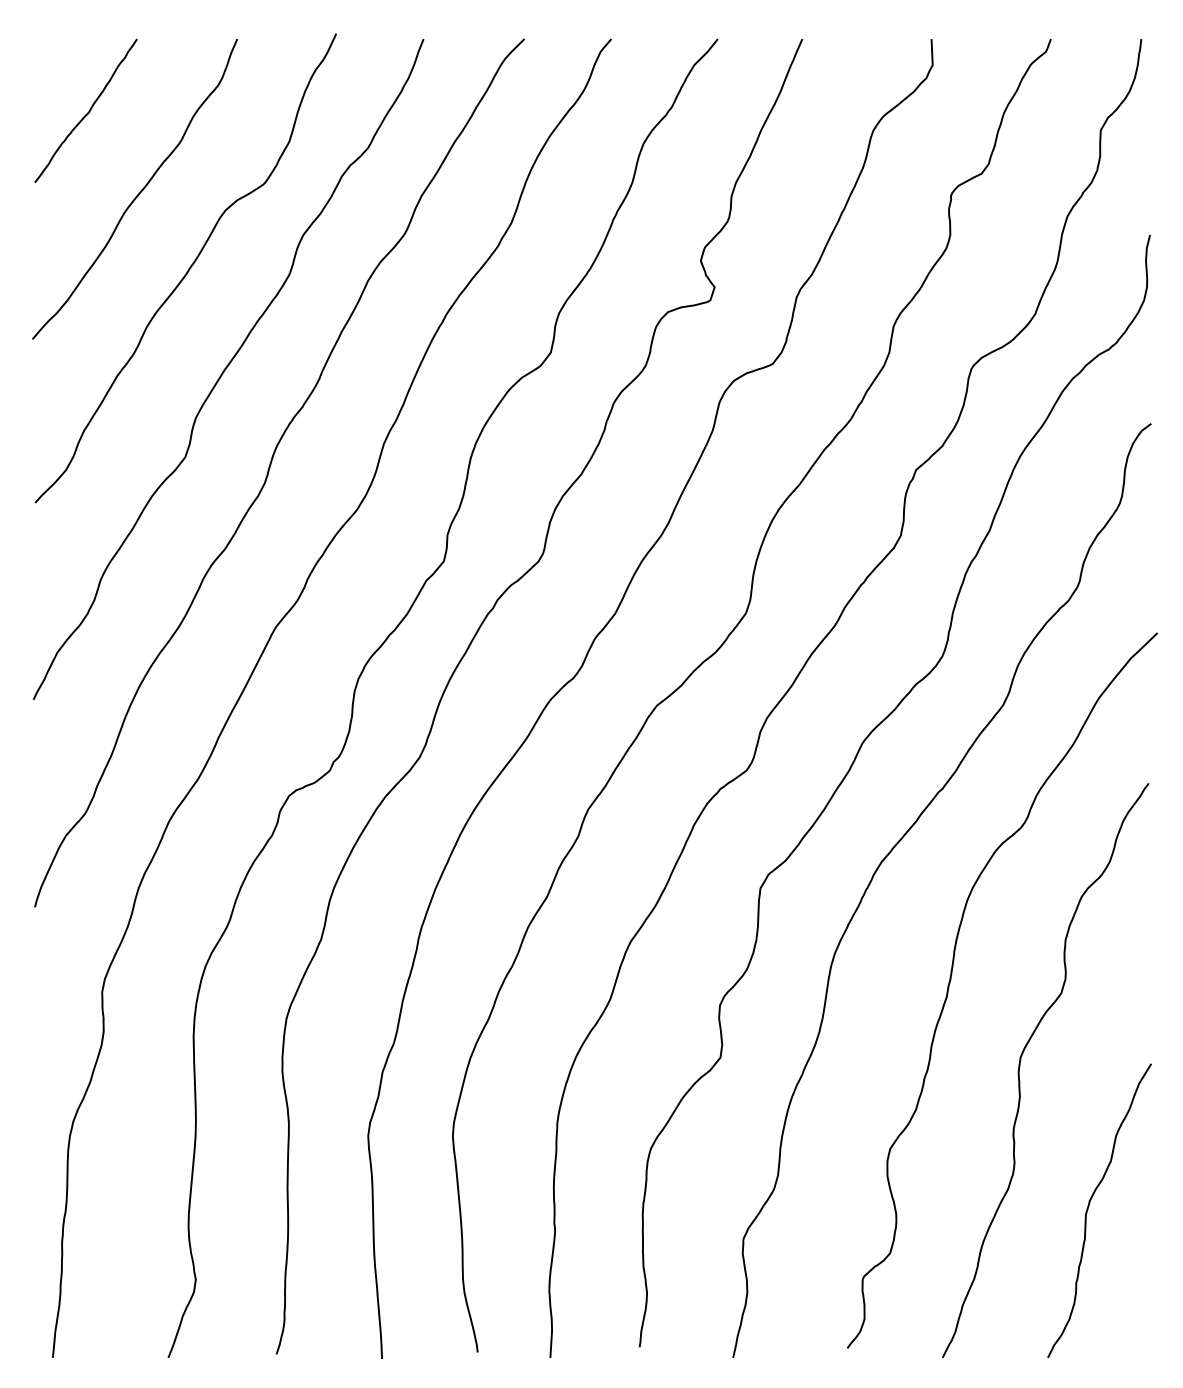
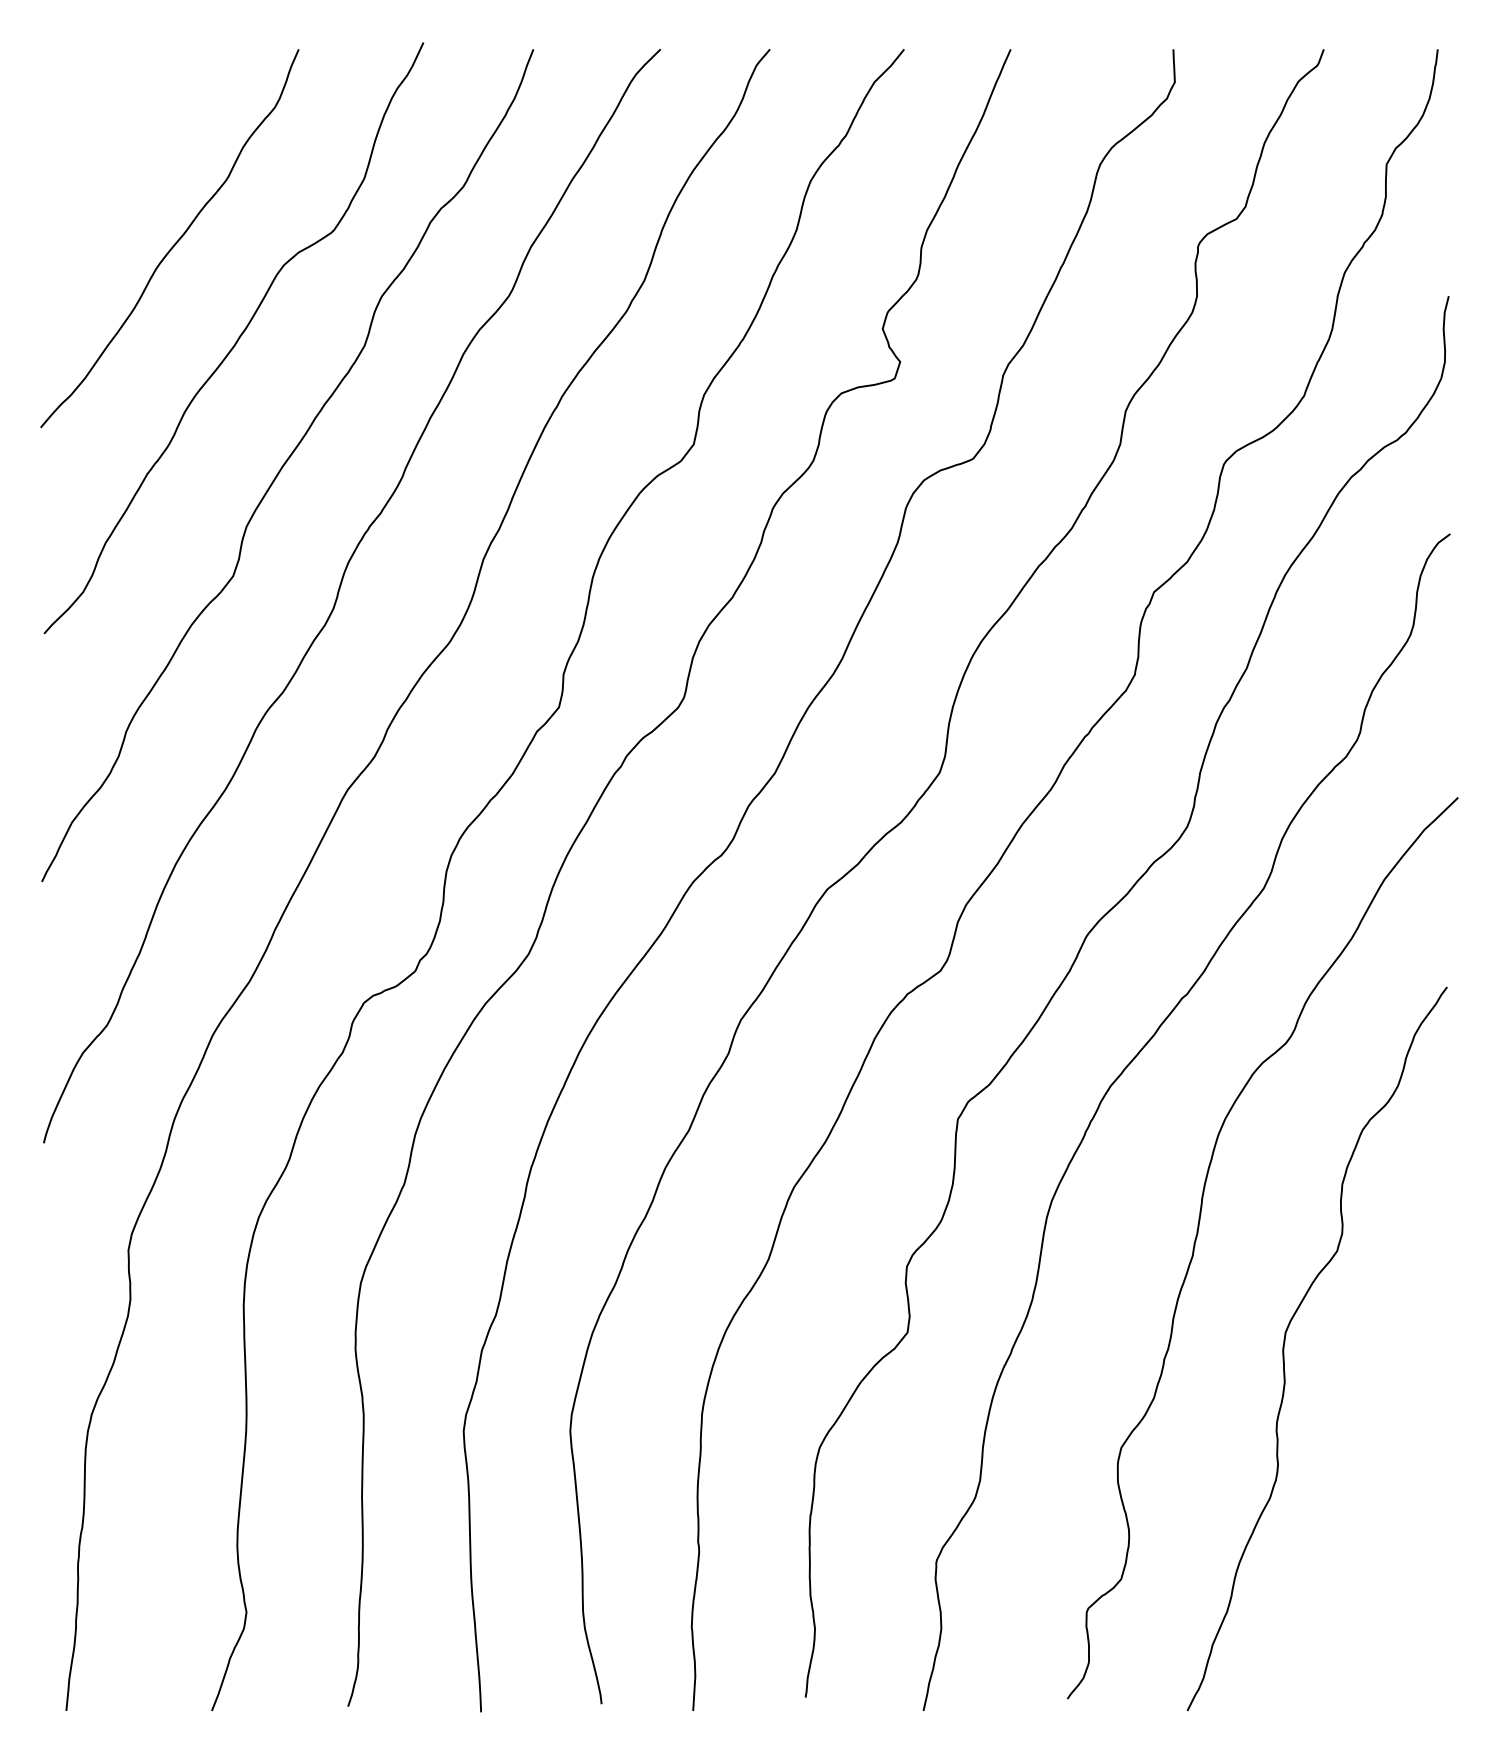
curve: (87, 112) -> (110, 141), removed
curve: (1088, 1208) -> (1371, 1522), removed

